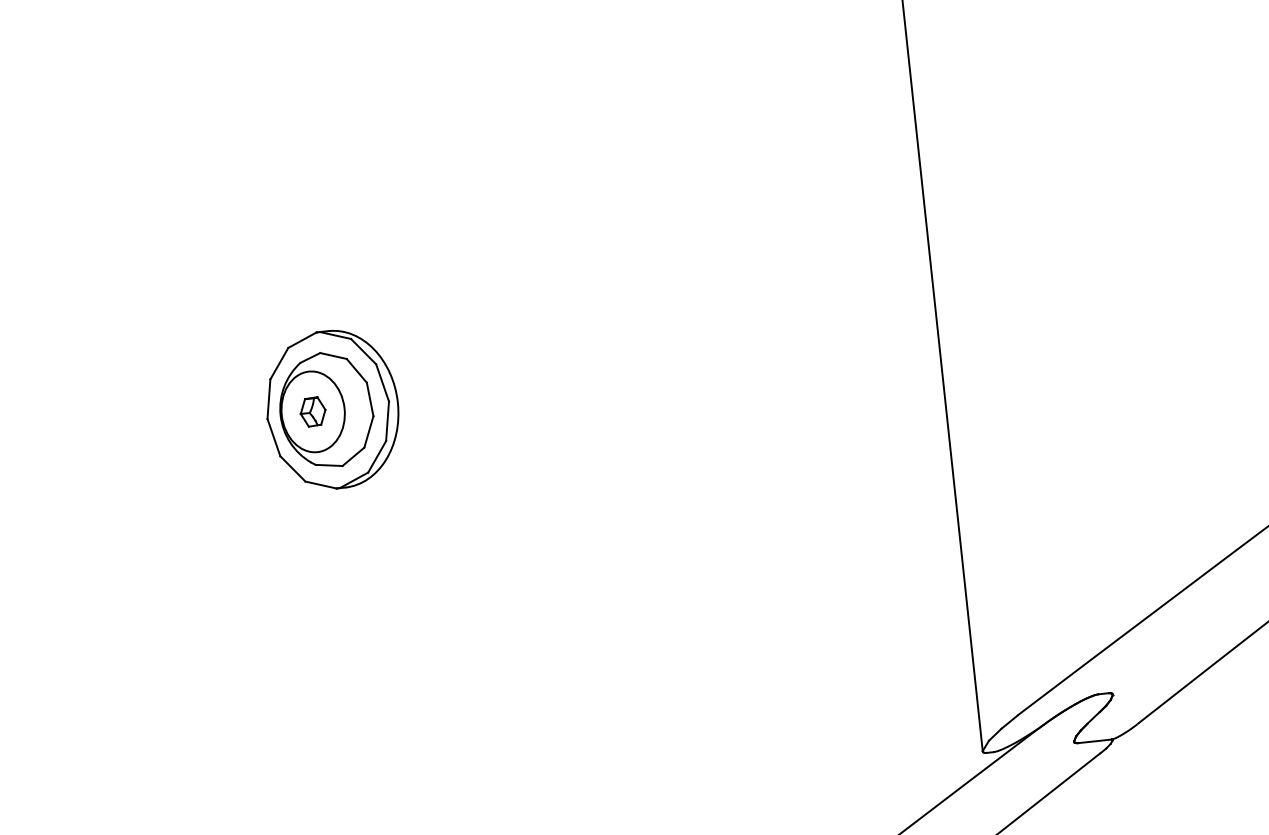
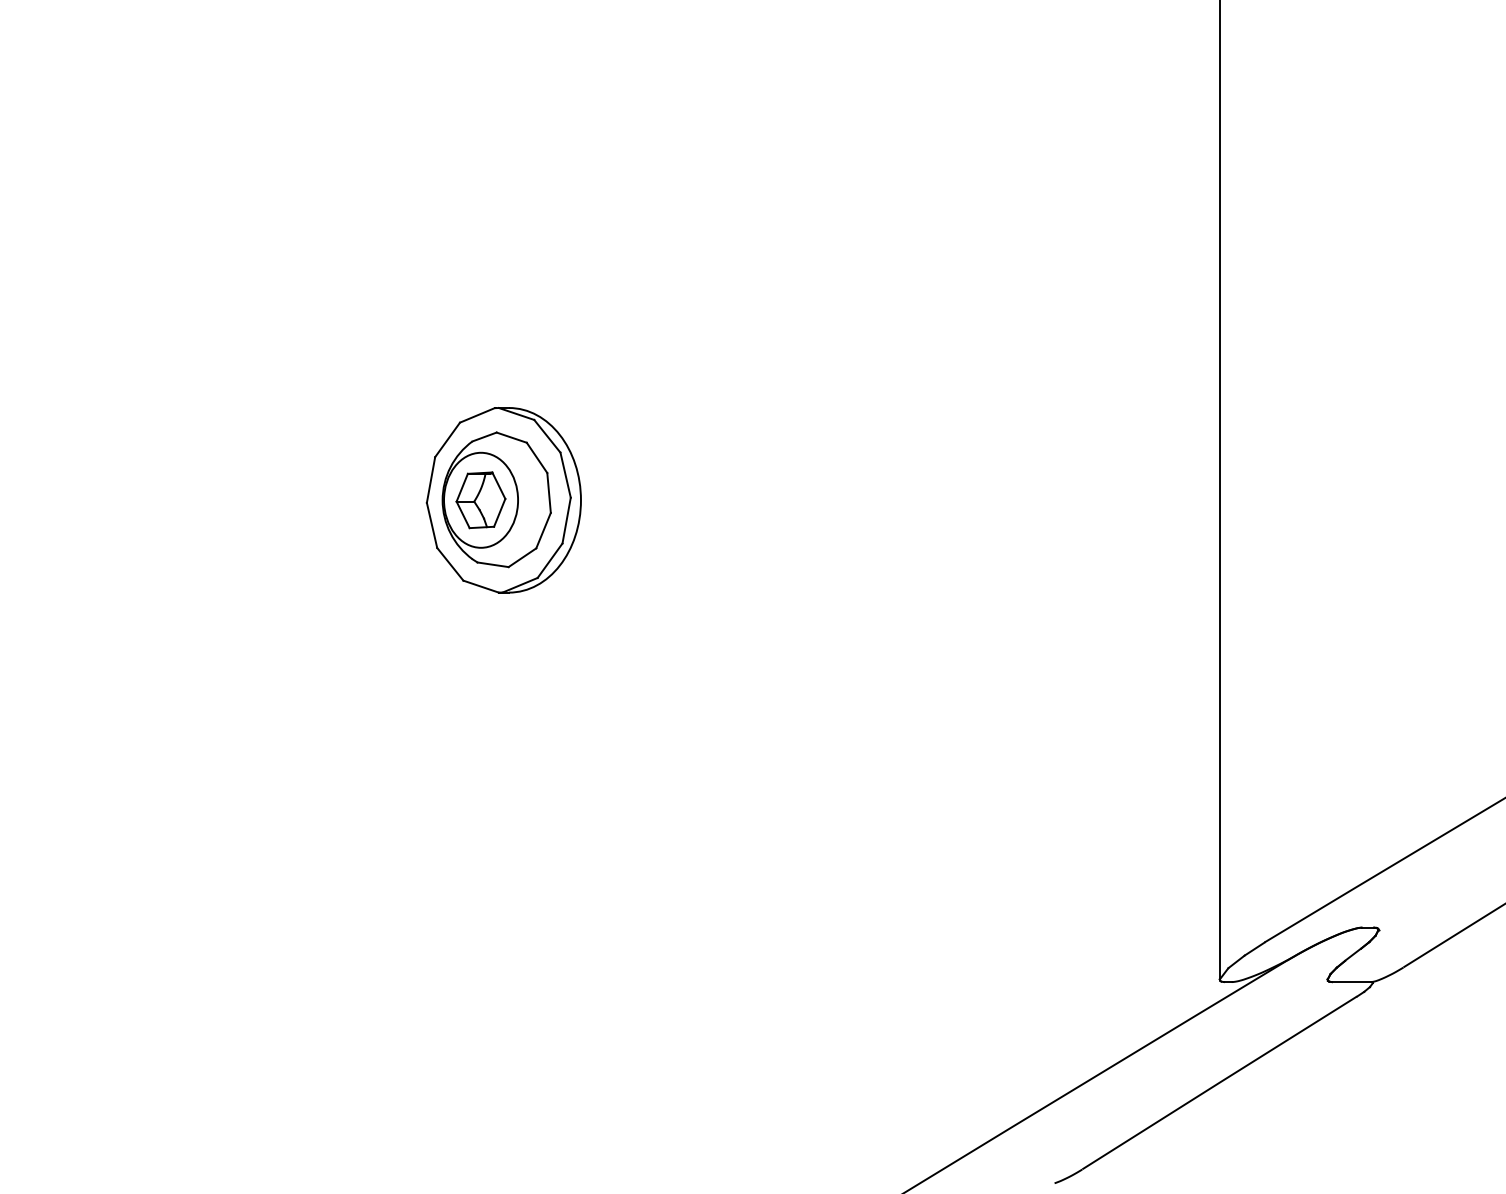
part: (312, 412) -> (480, 500), size x1.67

